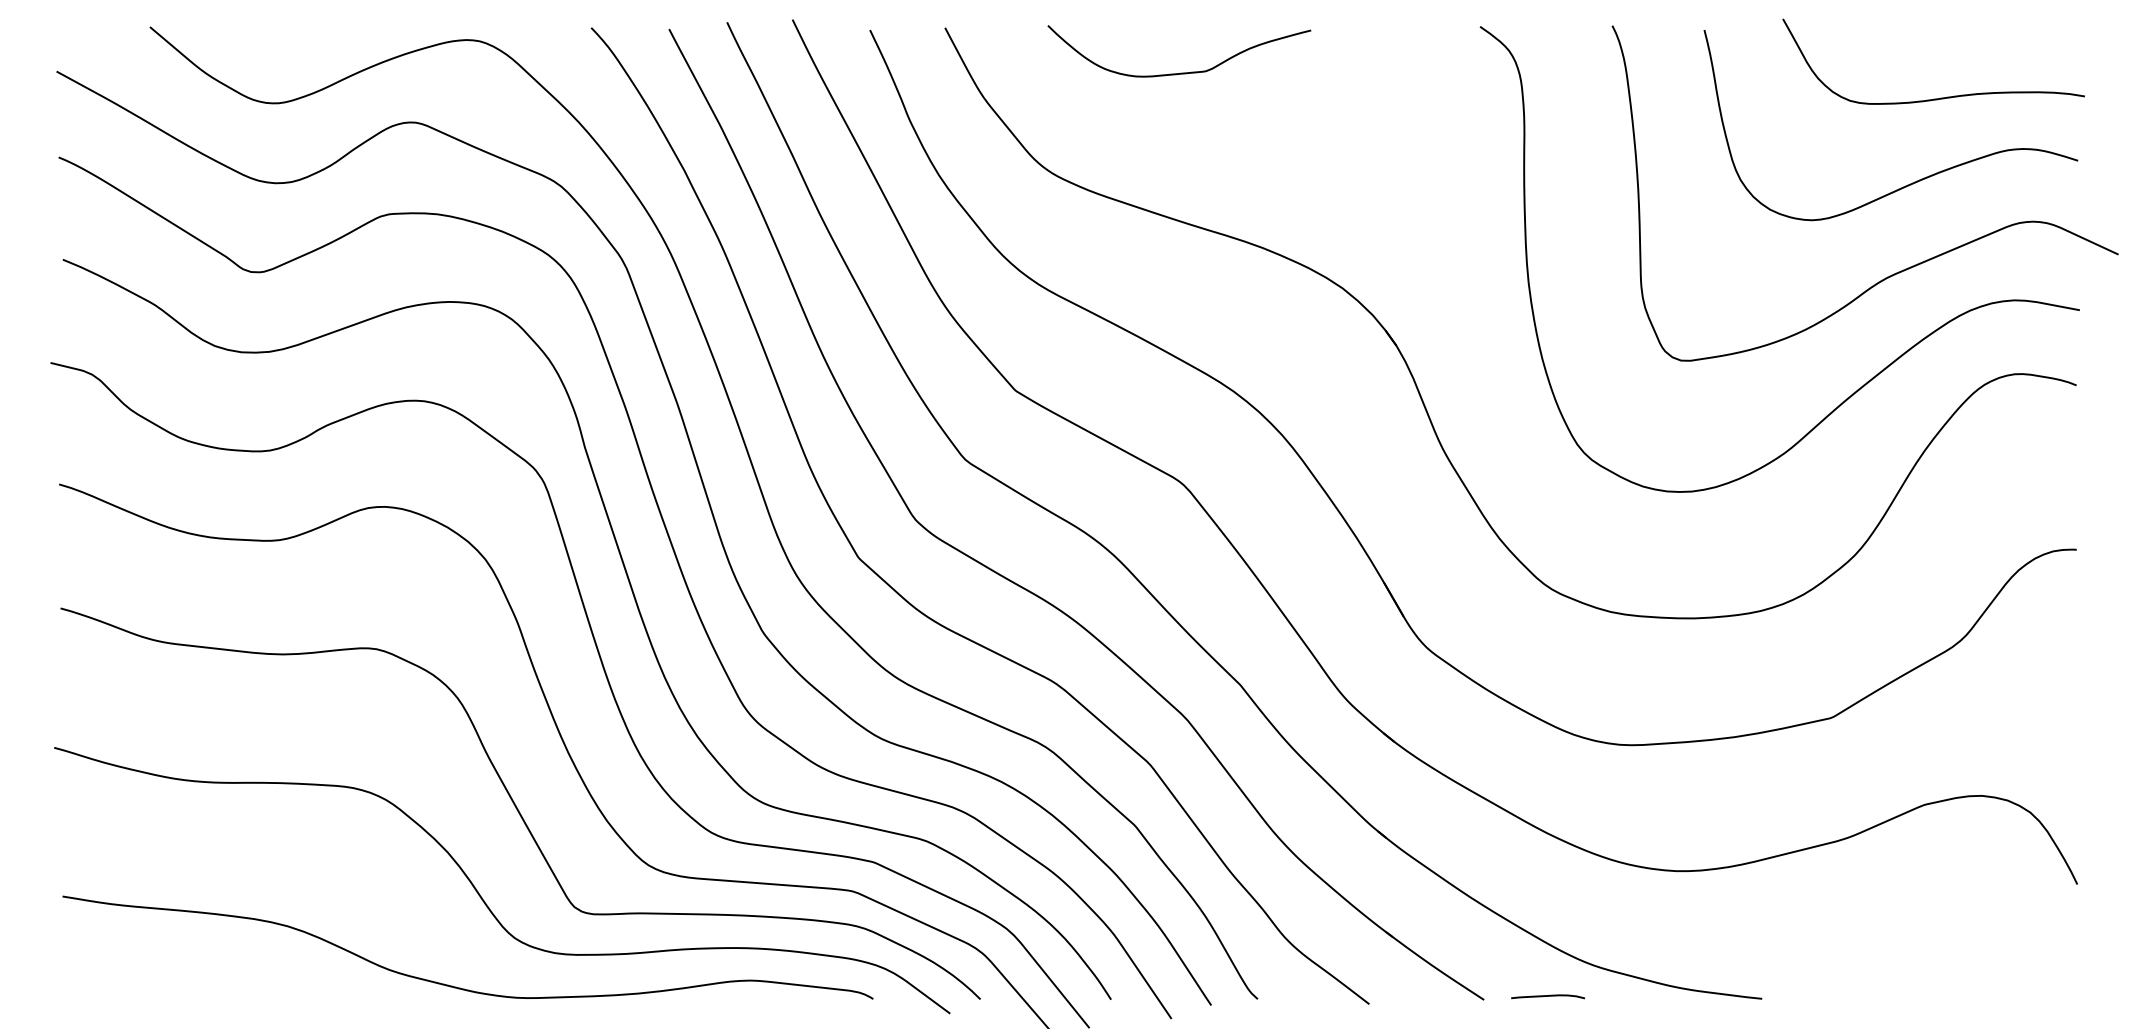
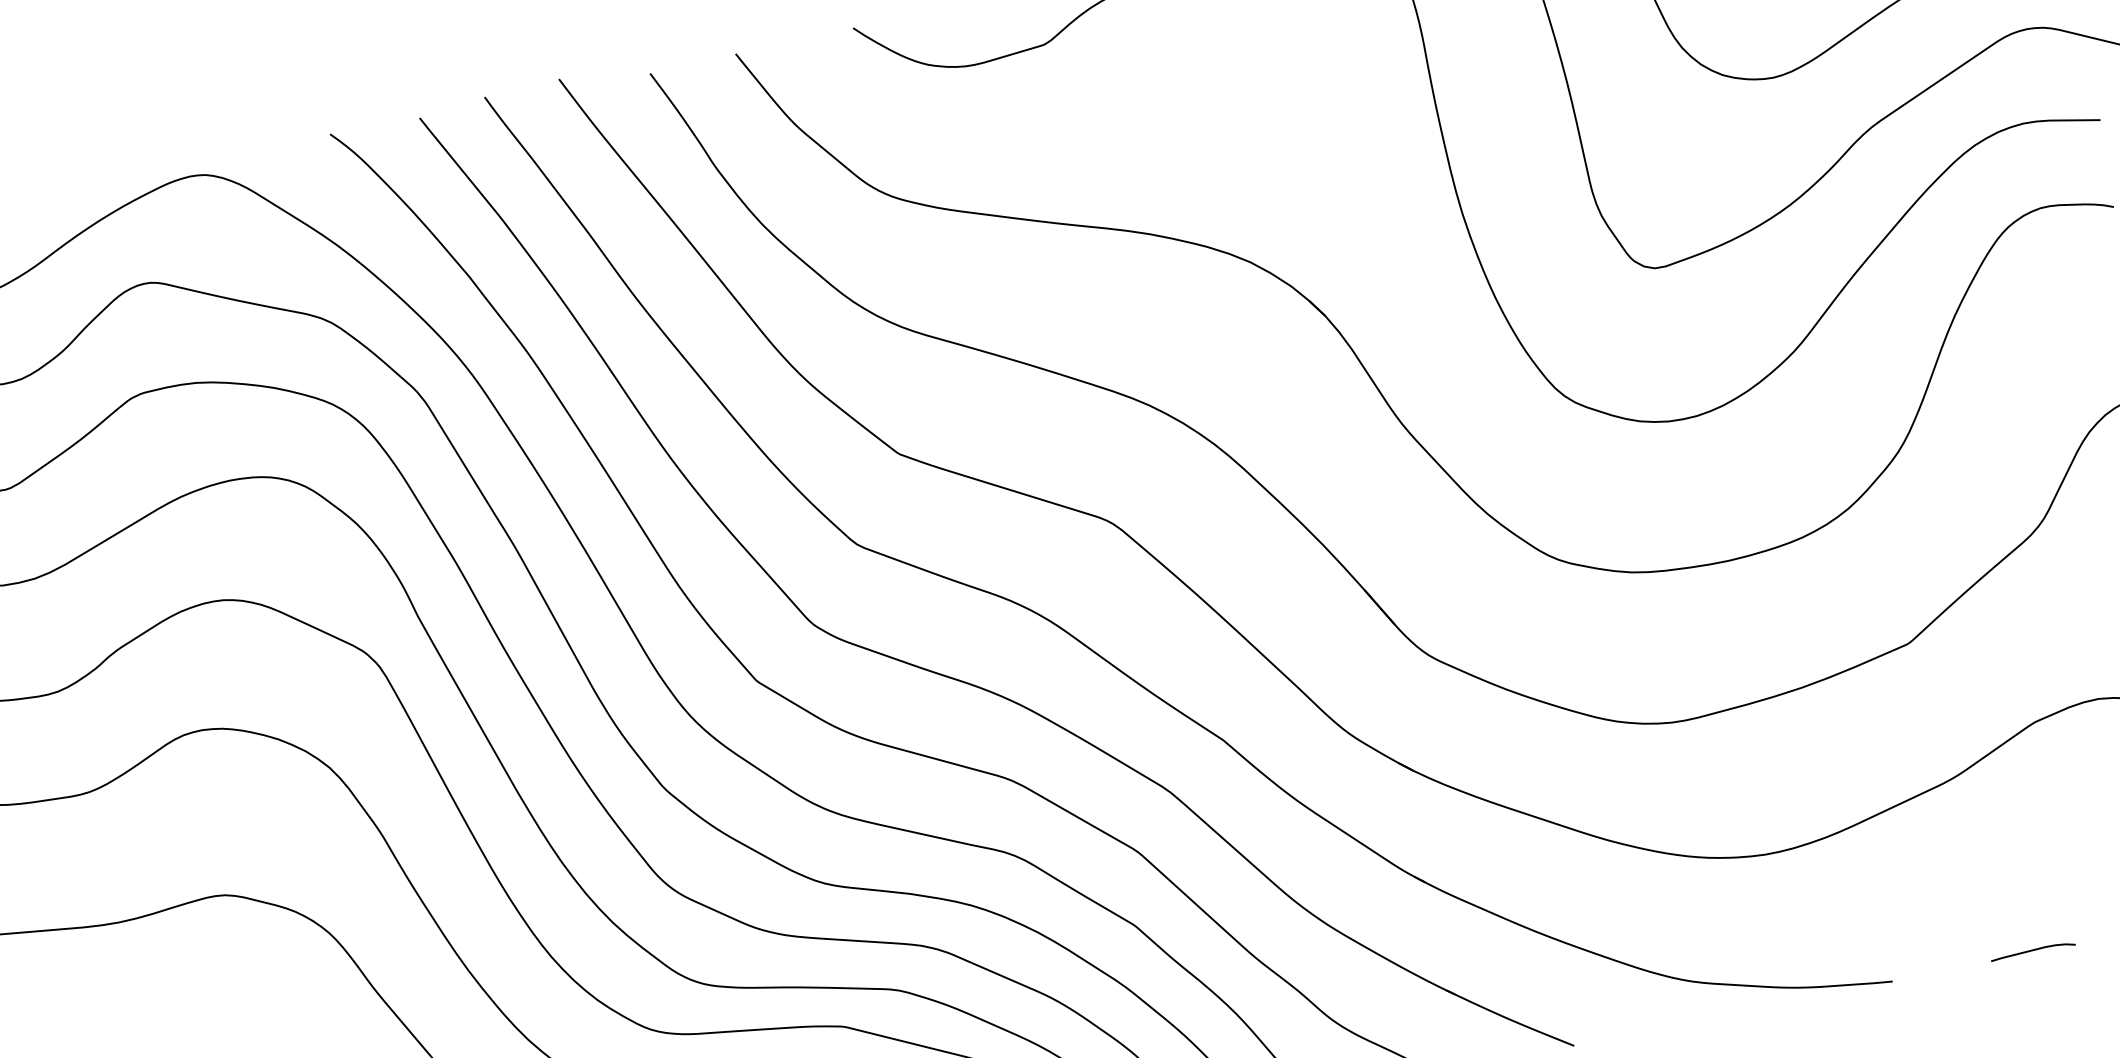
curve: (1547, 996) -> (2032, 951), moved

